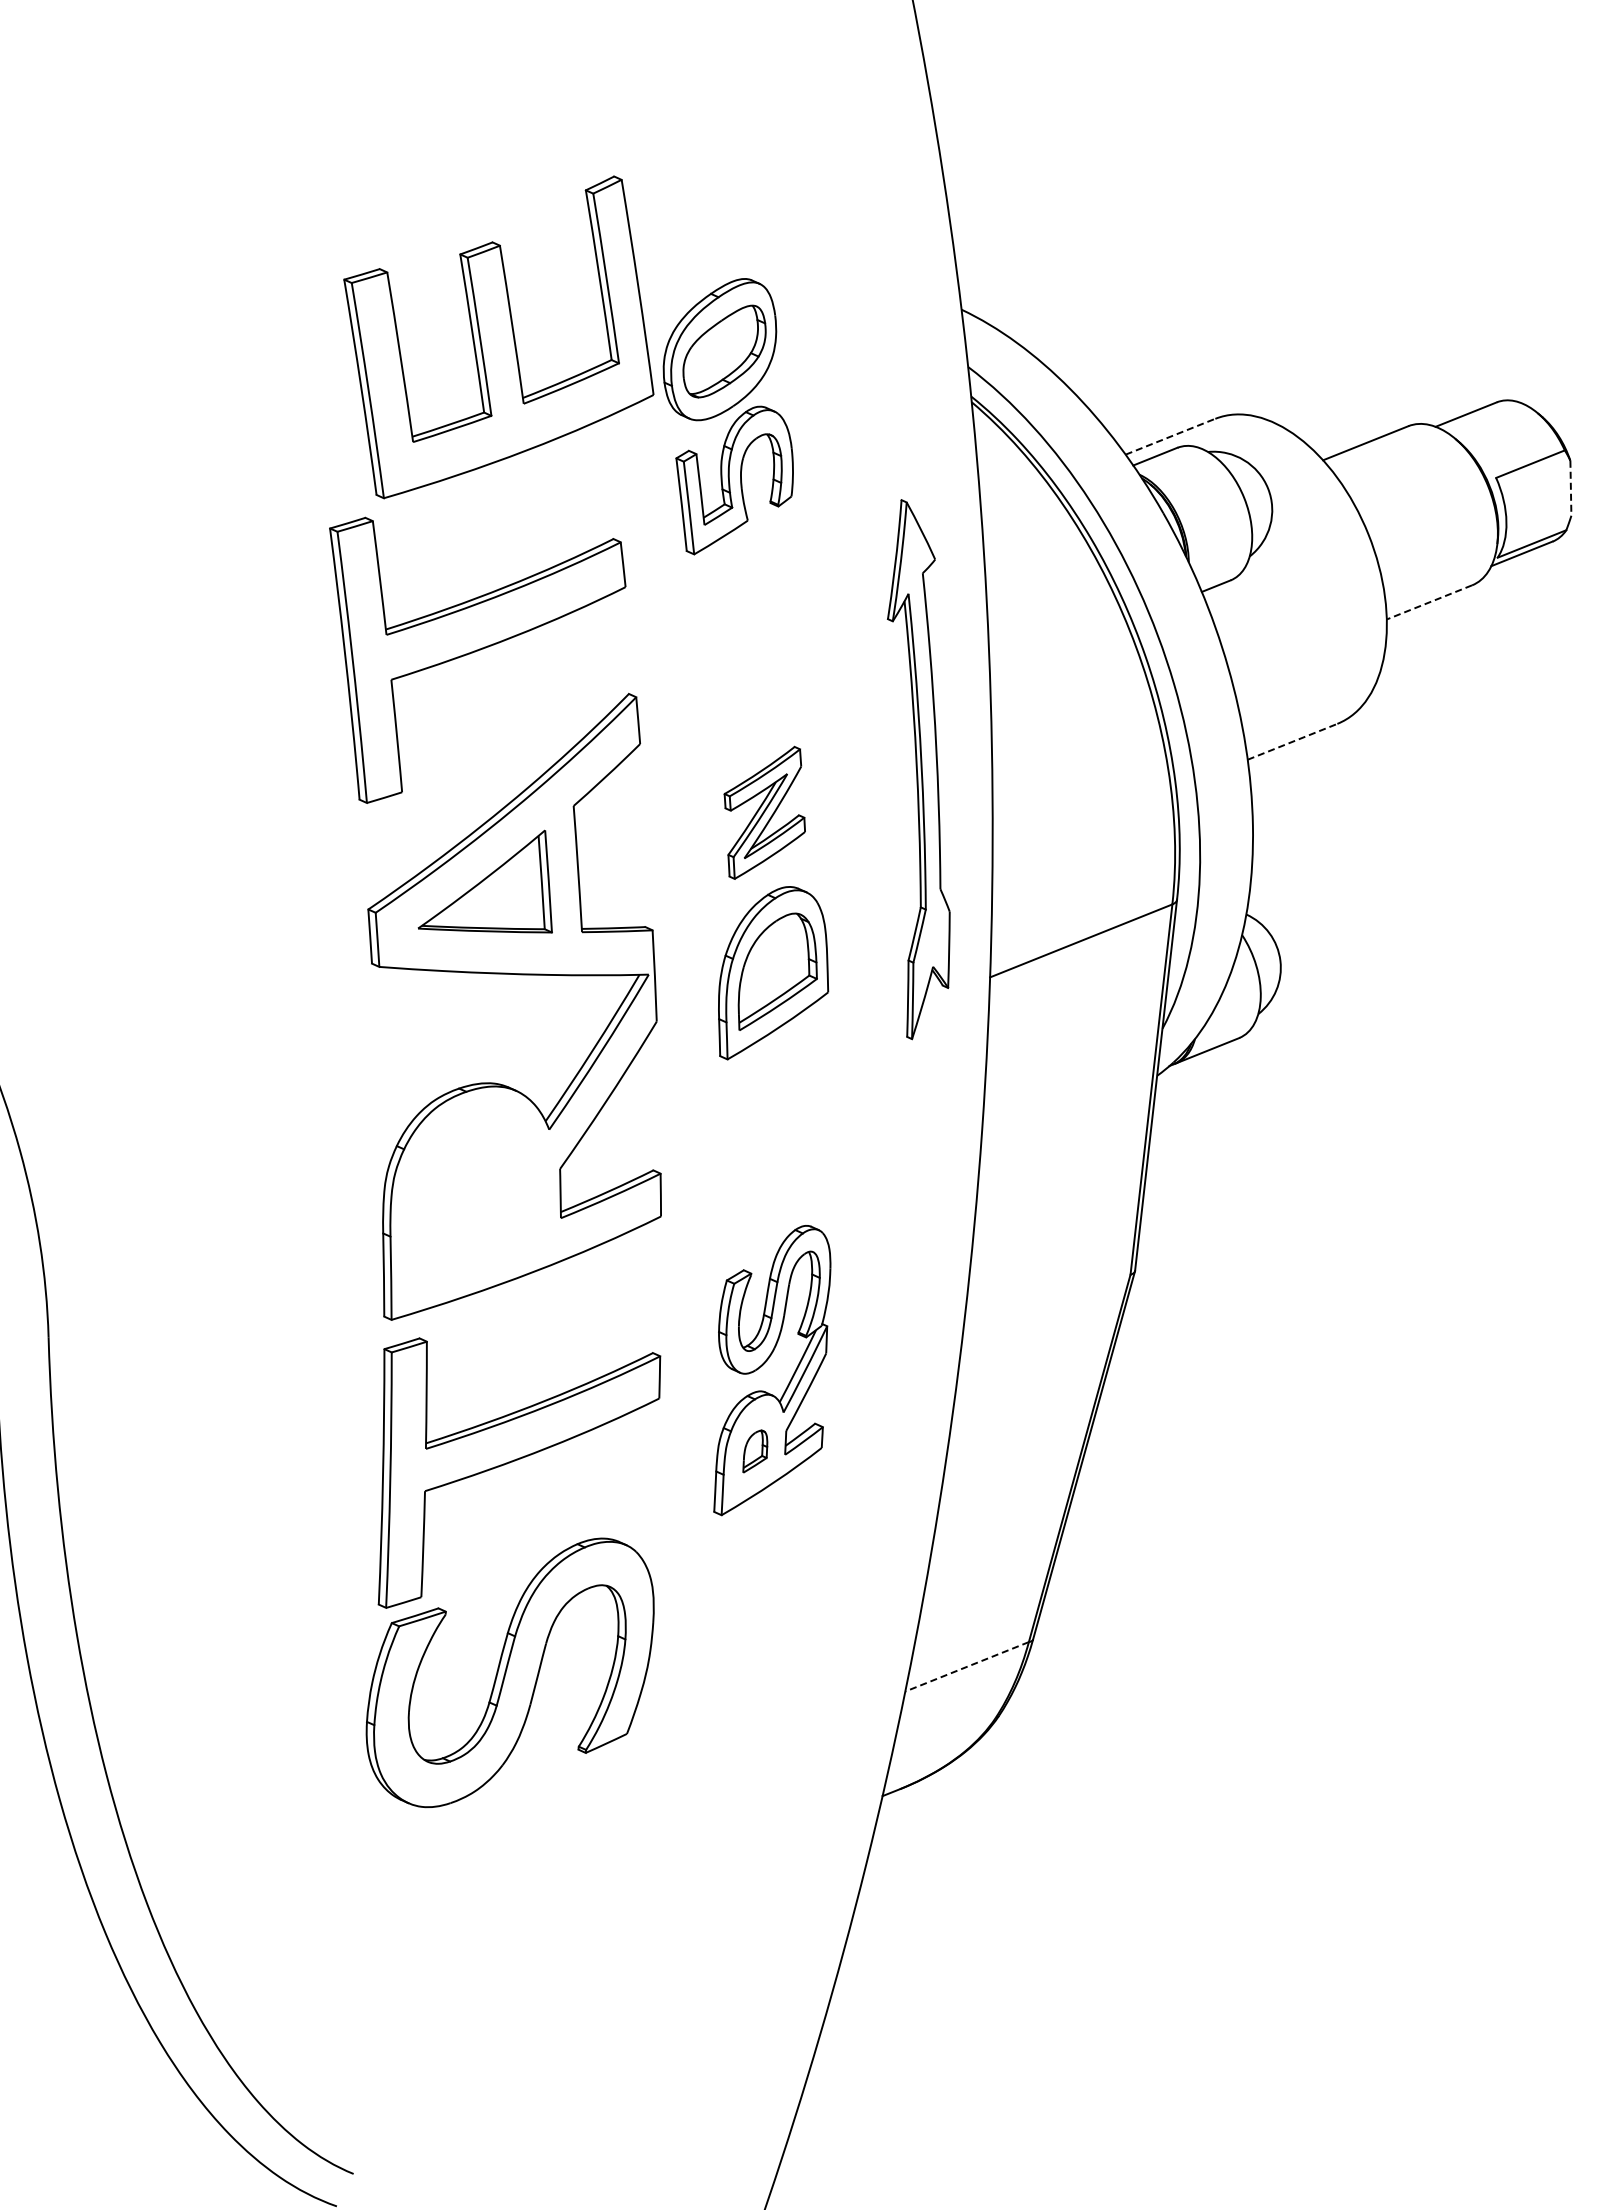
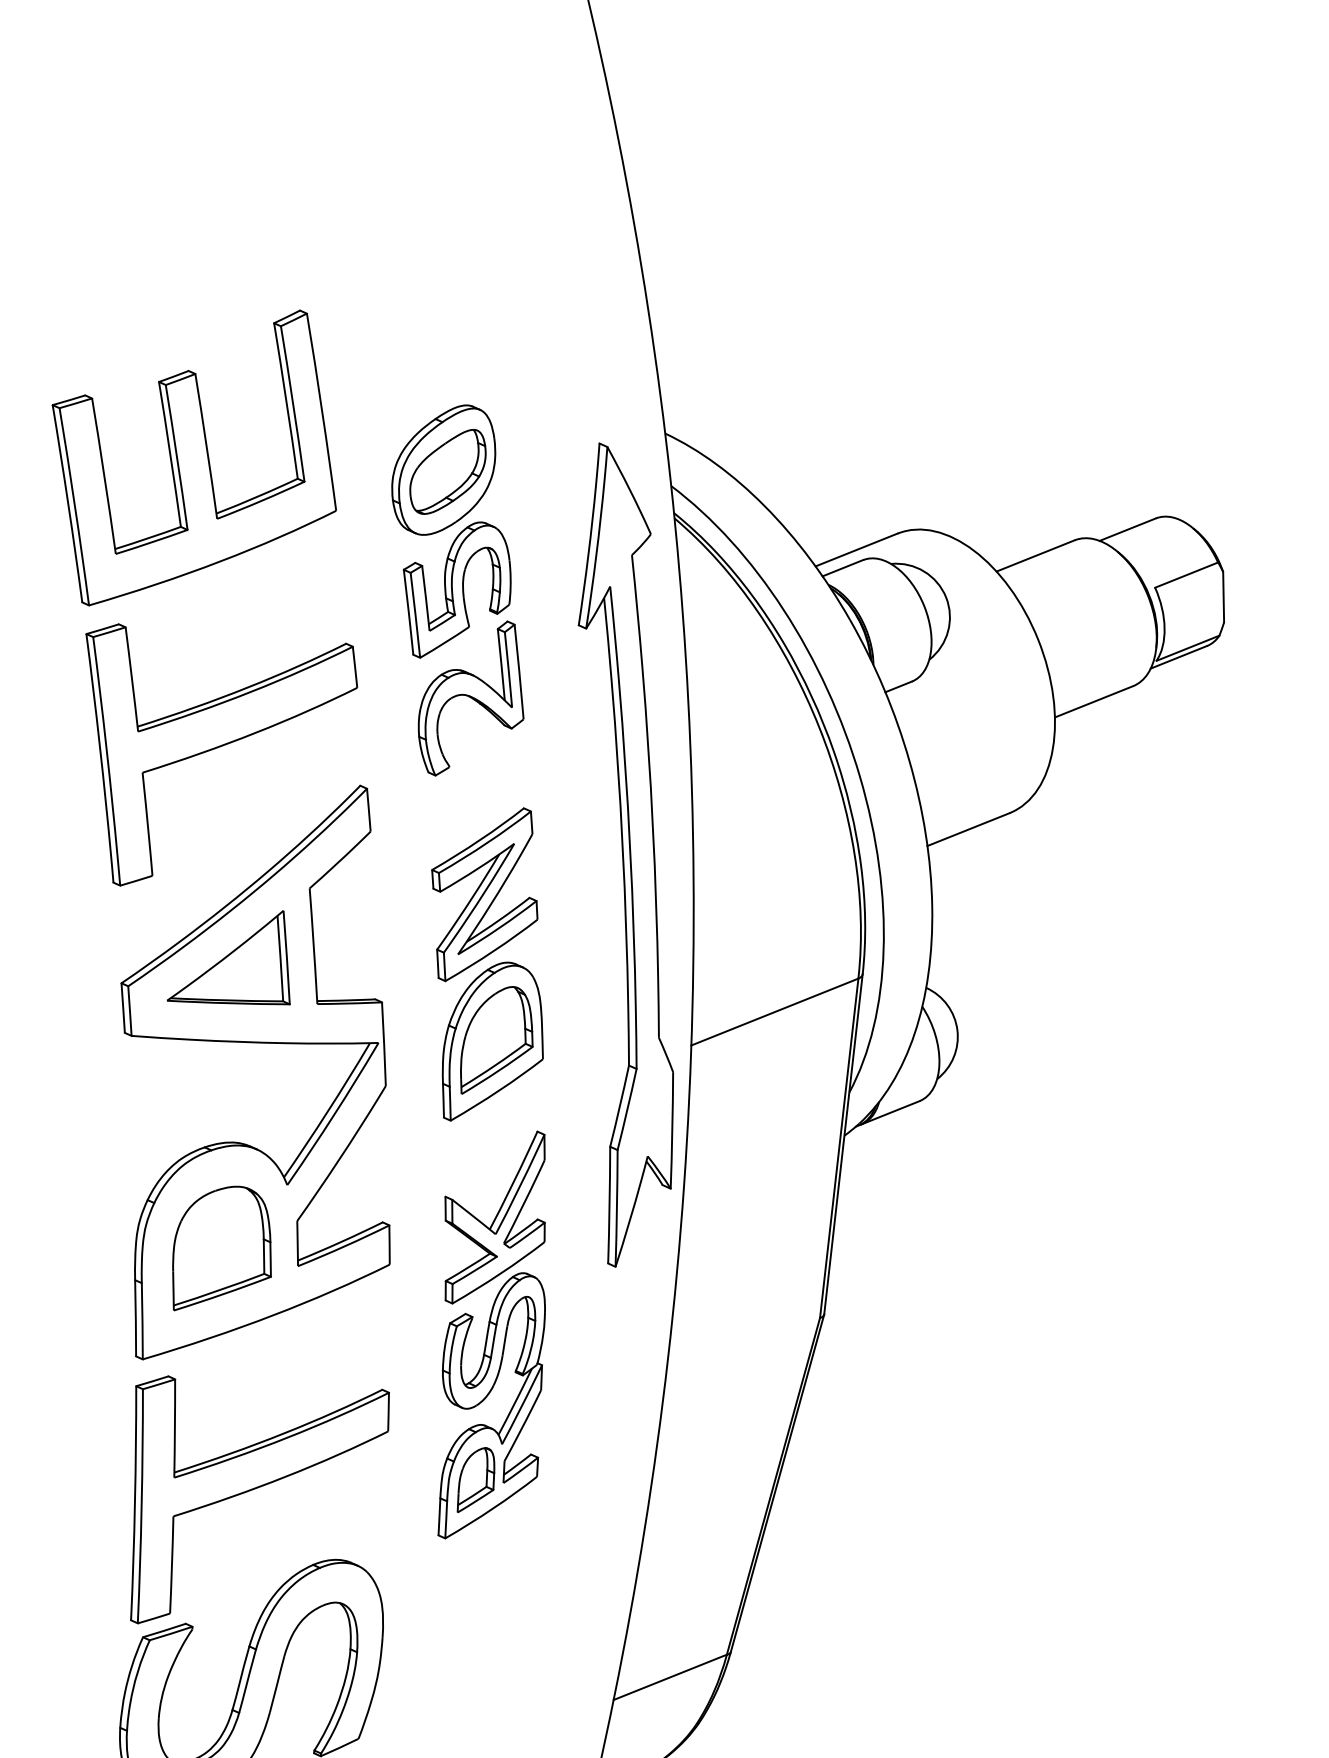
part: (498, 337) -> (194, 458), moved
line: (1170, 436) -> (856, 549), dashed -> solid
line: (1570, 488) -> (1223, 597), dashed -> solid
part: (749, 598) -> (470, 698), added
line: (1429, 602) -> (1094, 701), dashed -> solid
line: (1293, 741) -> (969, 829), dashed -> solid
part: (918, 769) -> (625, 854), size x1.67
part: (764, 812) -> (484, 894), size x1.43
part: (775, 1164) -> (494, 1216), added
part: (477, 1198) -> (221, 1248), added
part: (755, 1451) -> (476, 1480), size x1.67
line: (967, 1666) -> (670, 1677), dashed -> solid

